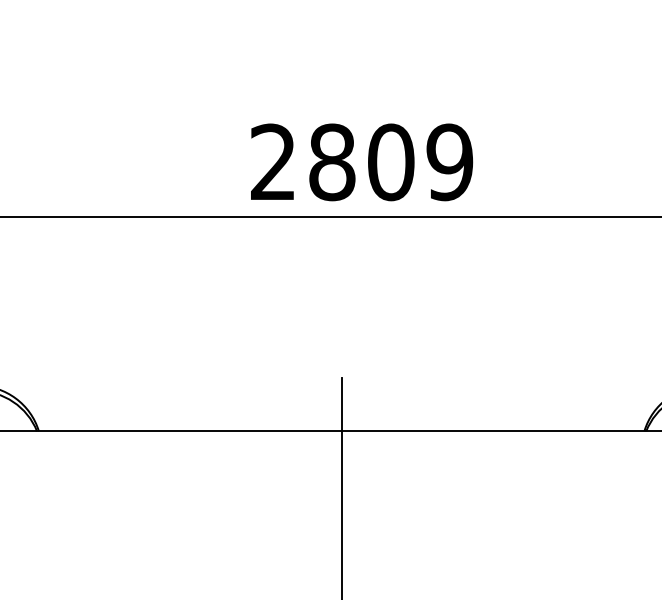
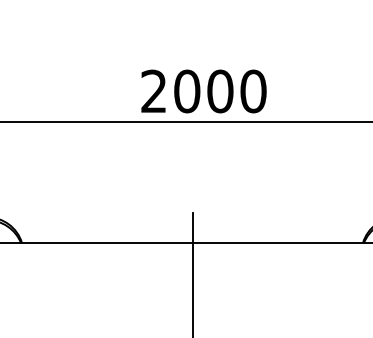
text: (391, 162) -> (220, 91), 2809 -> 2000

